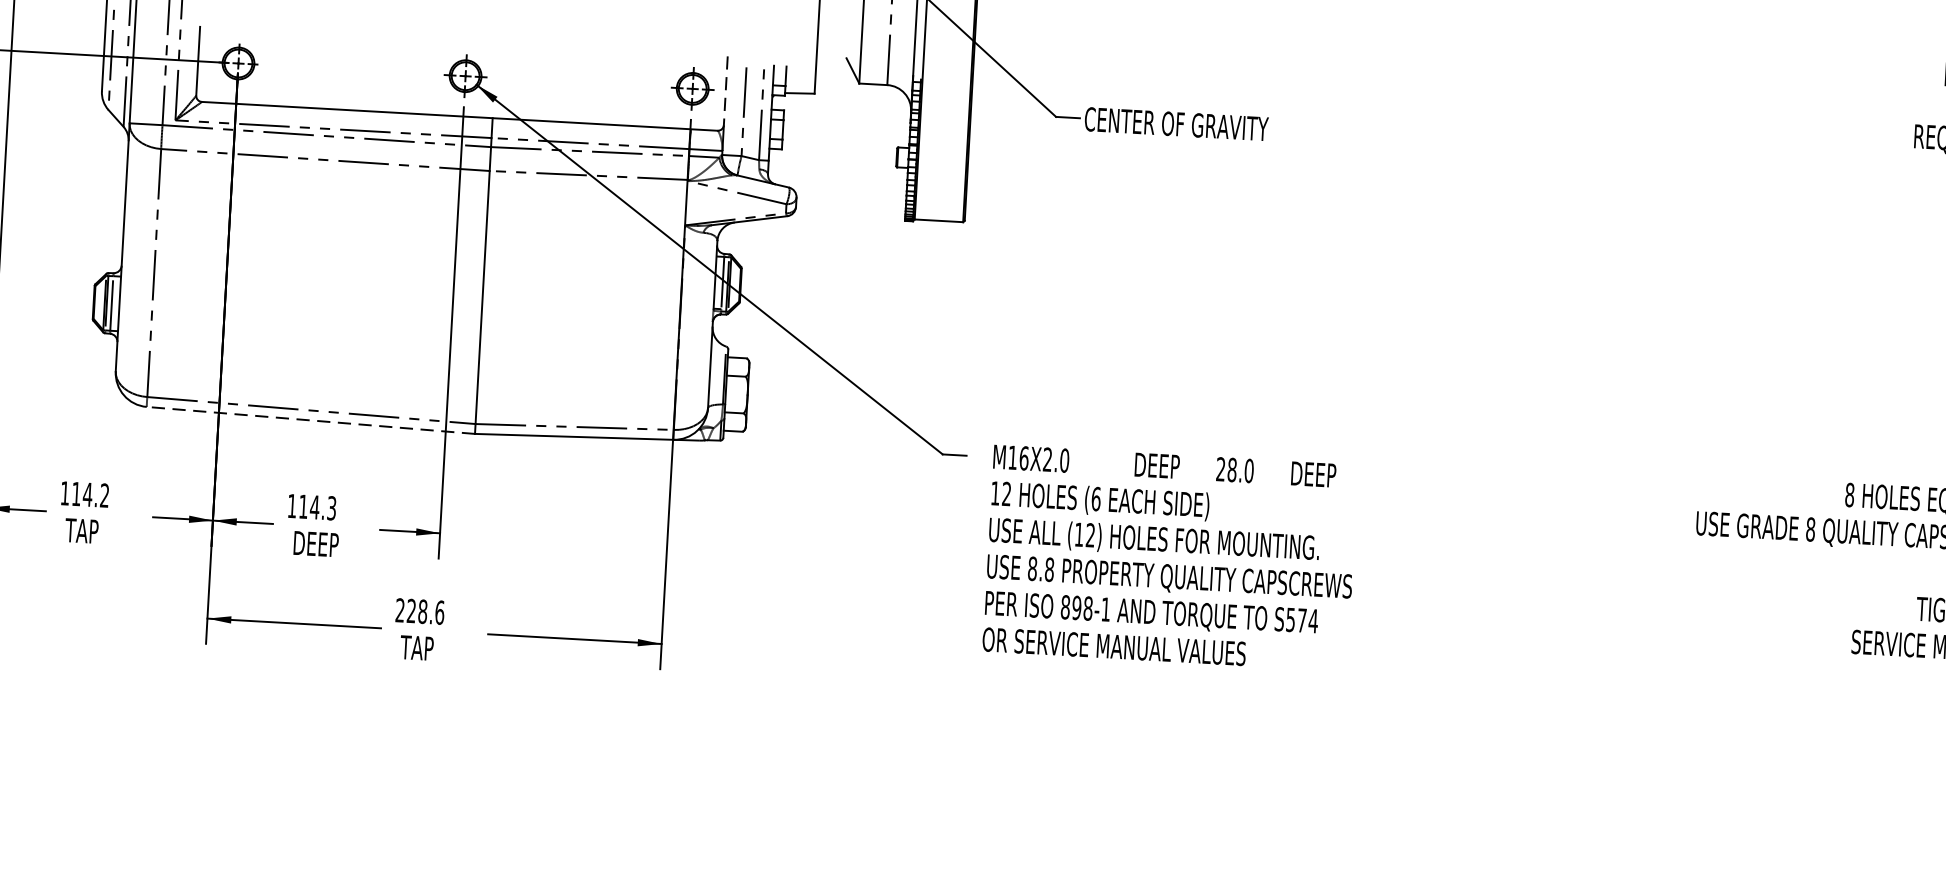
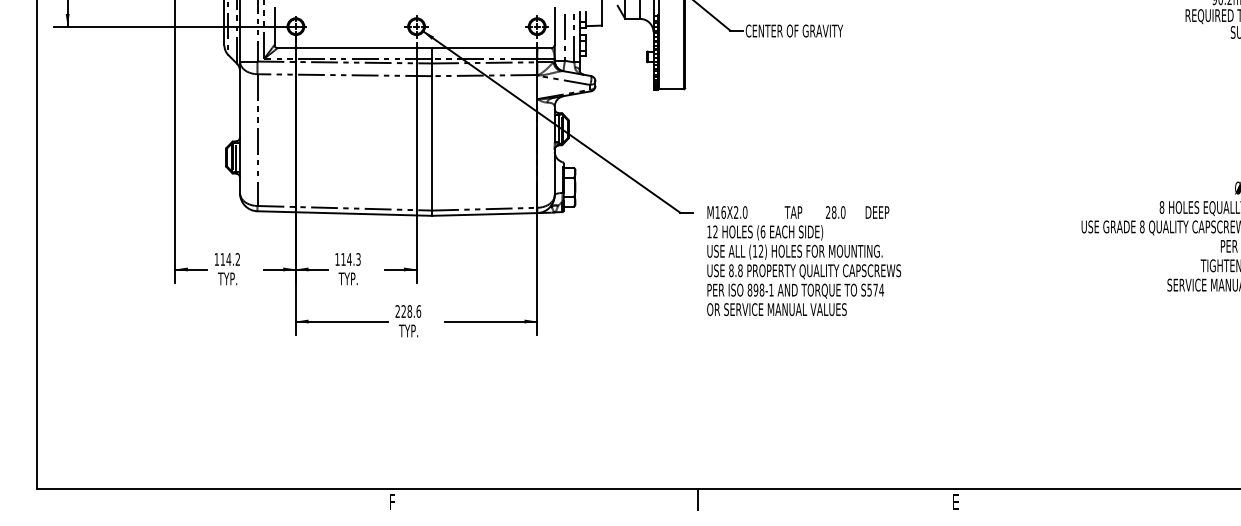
line: (725, 92) -> (554, 27), dashed -> solid
line: (310, 420) -> (344, 213), dashed -> solid
text: (1157, 465) -> (794, 212), DEEP -> TAP
text: (88, 530) -> (230, 278), TAP -> TYP.
text: (314, 543) -> (350, 278), DEEP -> TYP.
text: (424, 647) -> (411, 330), TAP -> TYP.

